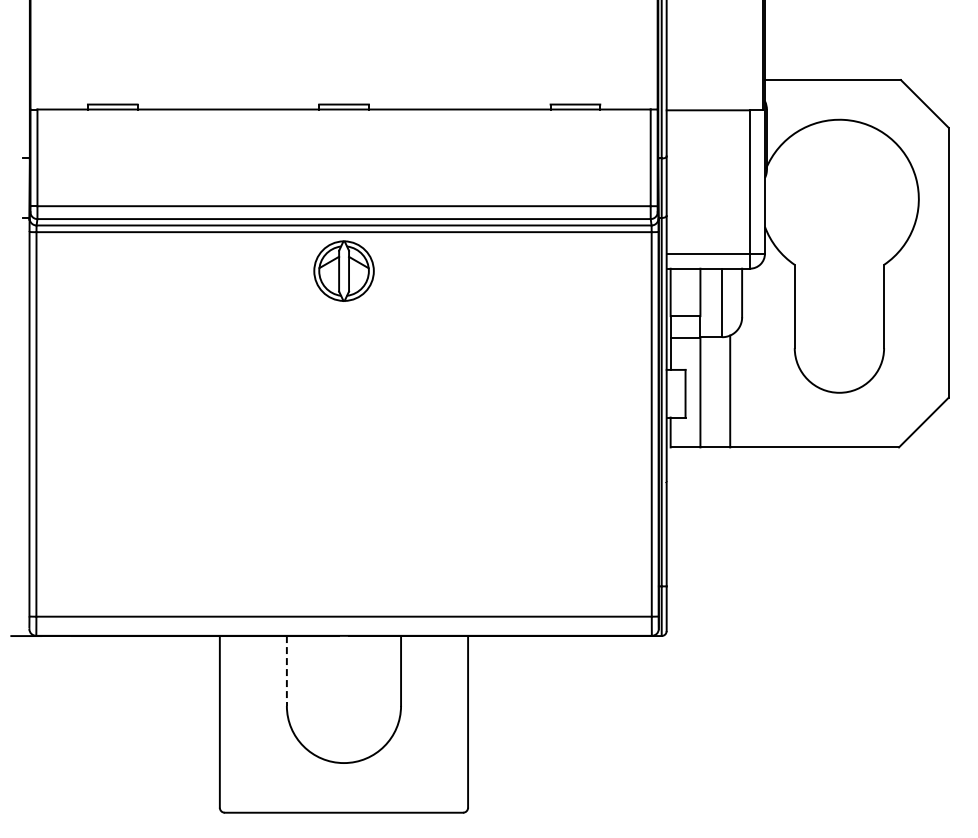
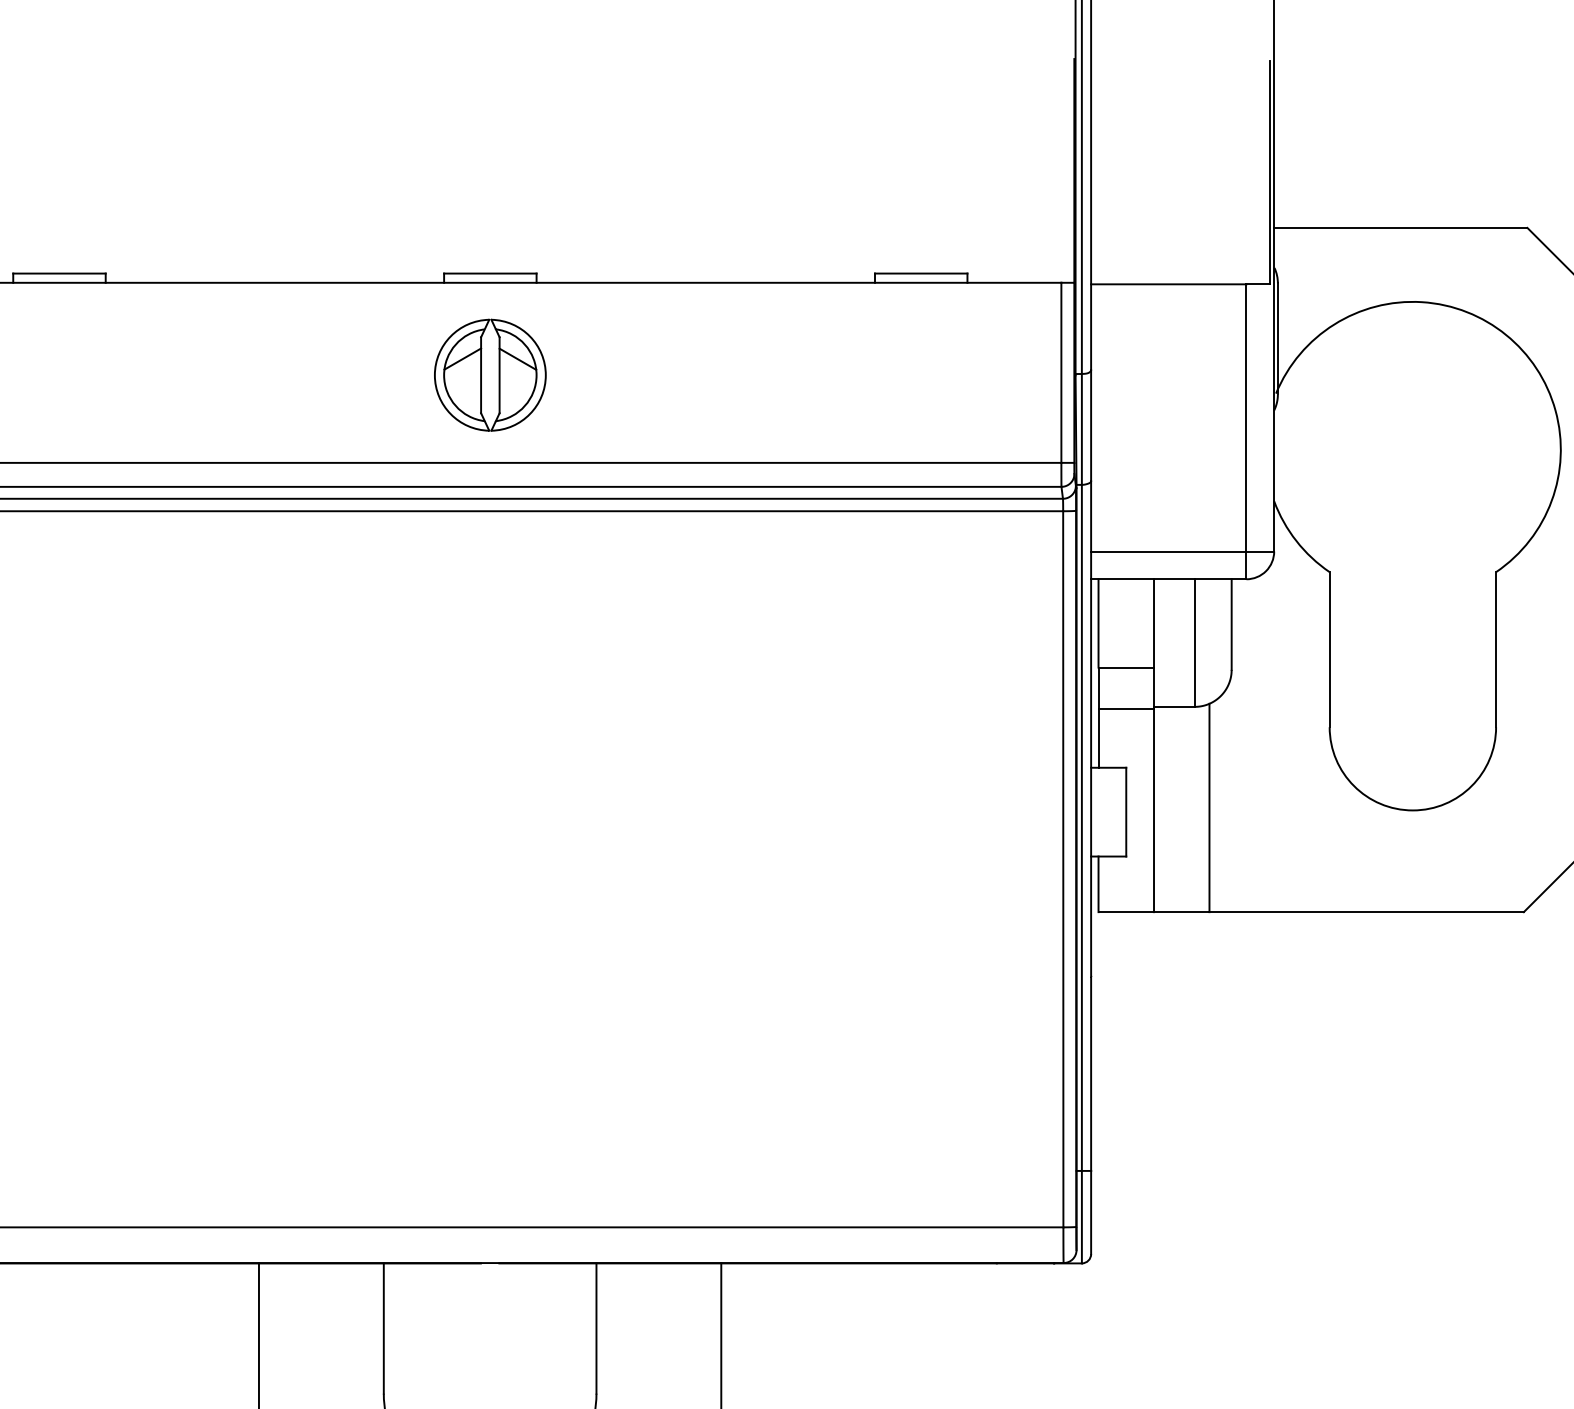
part: (343, 270) -> (489, 374), moved
line: (286, 671) -> (383, 1329), dashed -> solid

